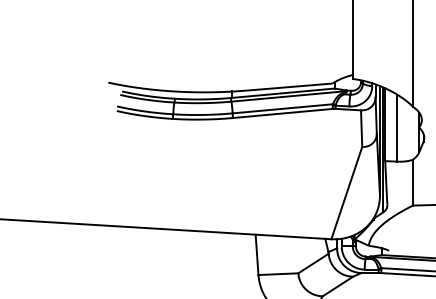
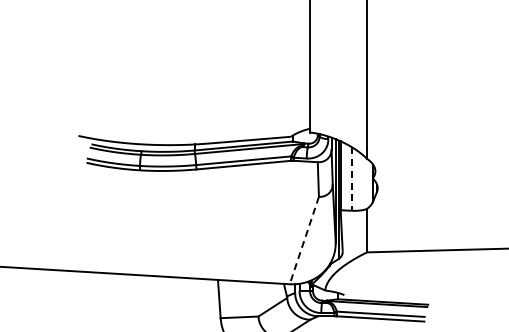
line: (396, 128) -> (351, 179), solid -> dashed
line: (346, 194) -> (304, 241), solid -> dashed

